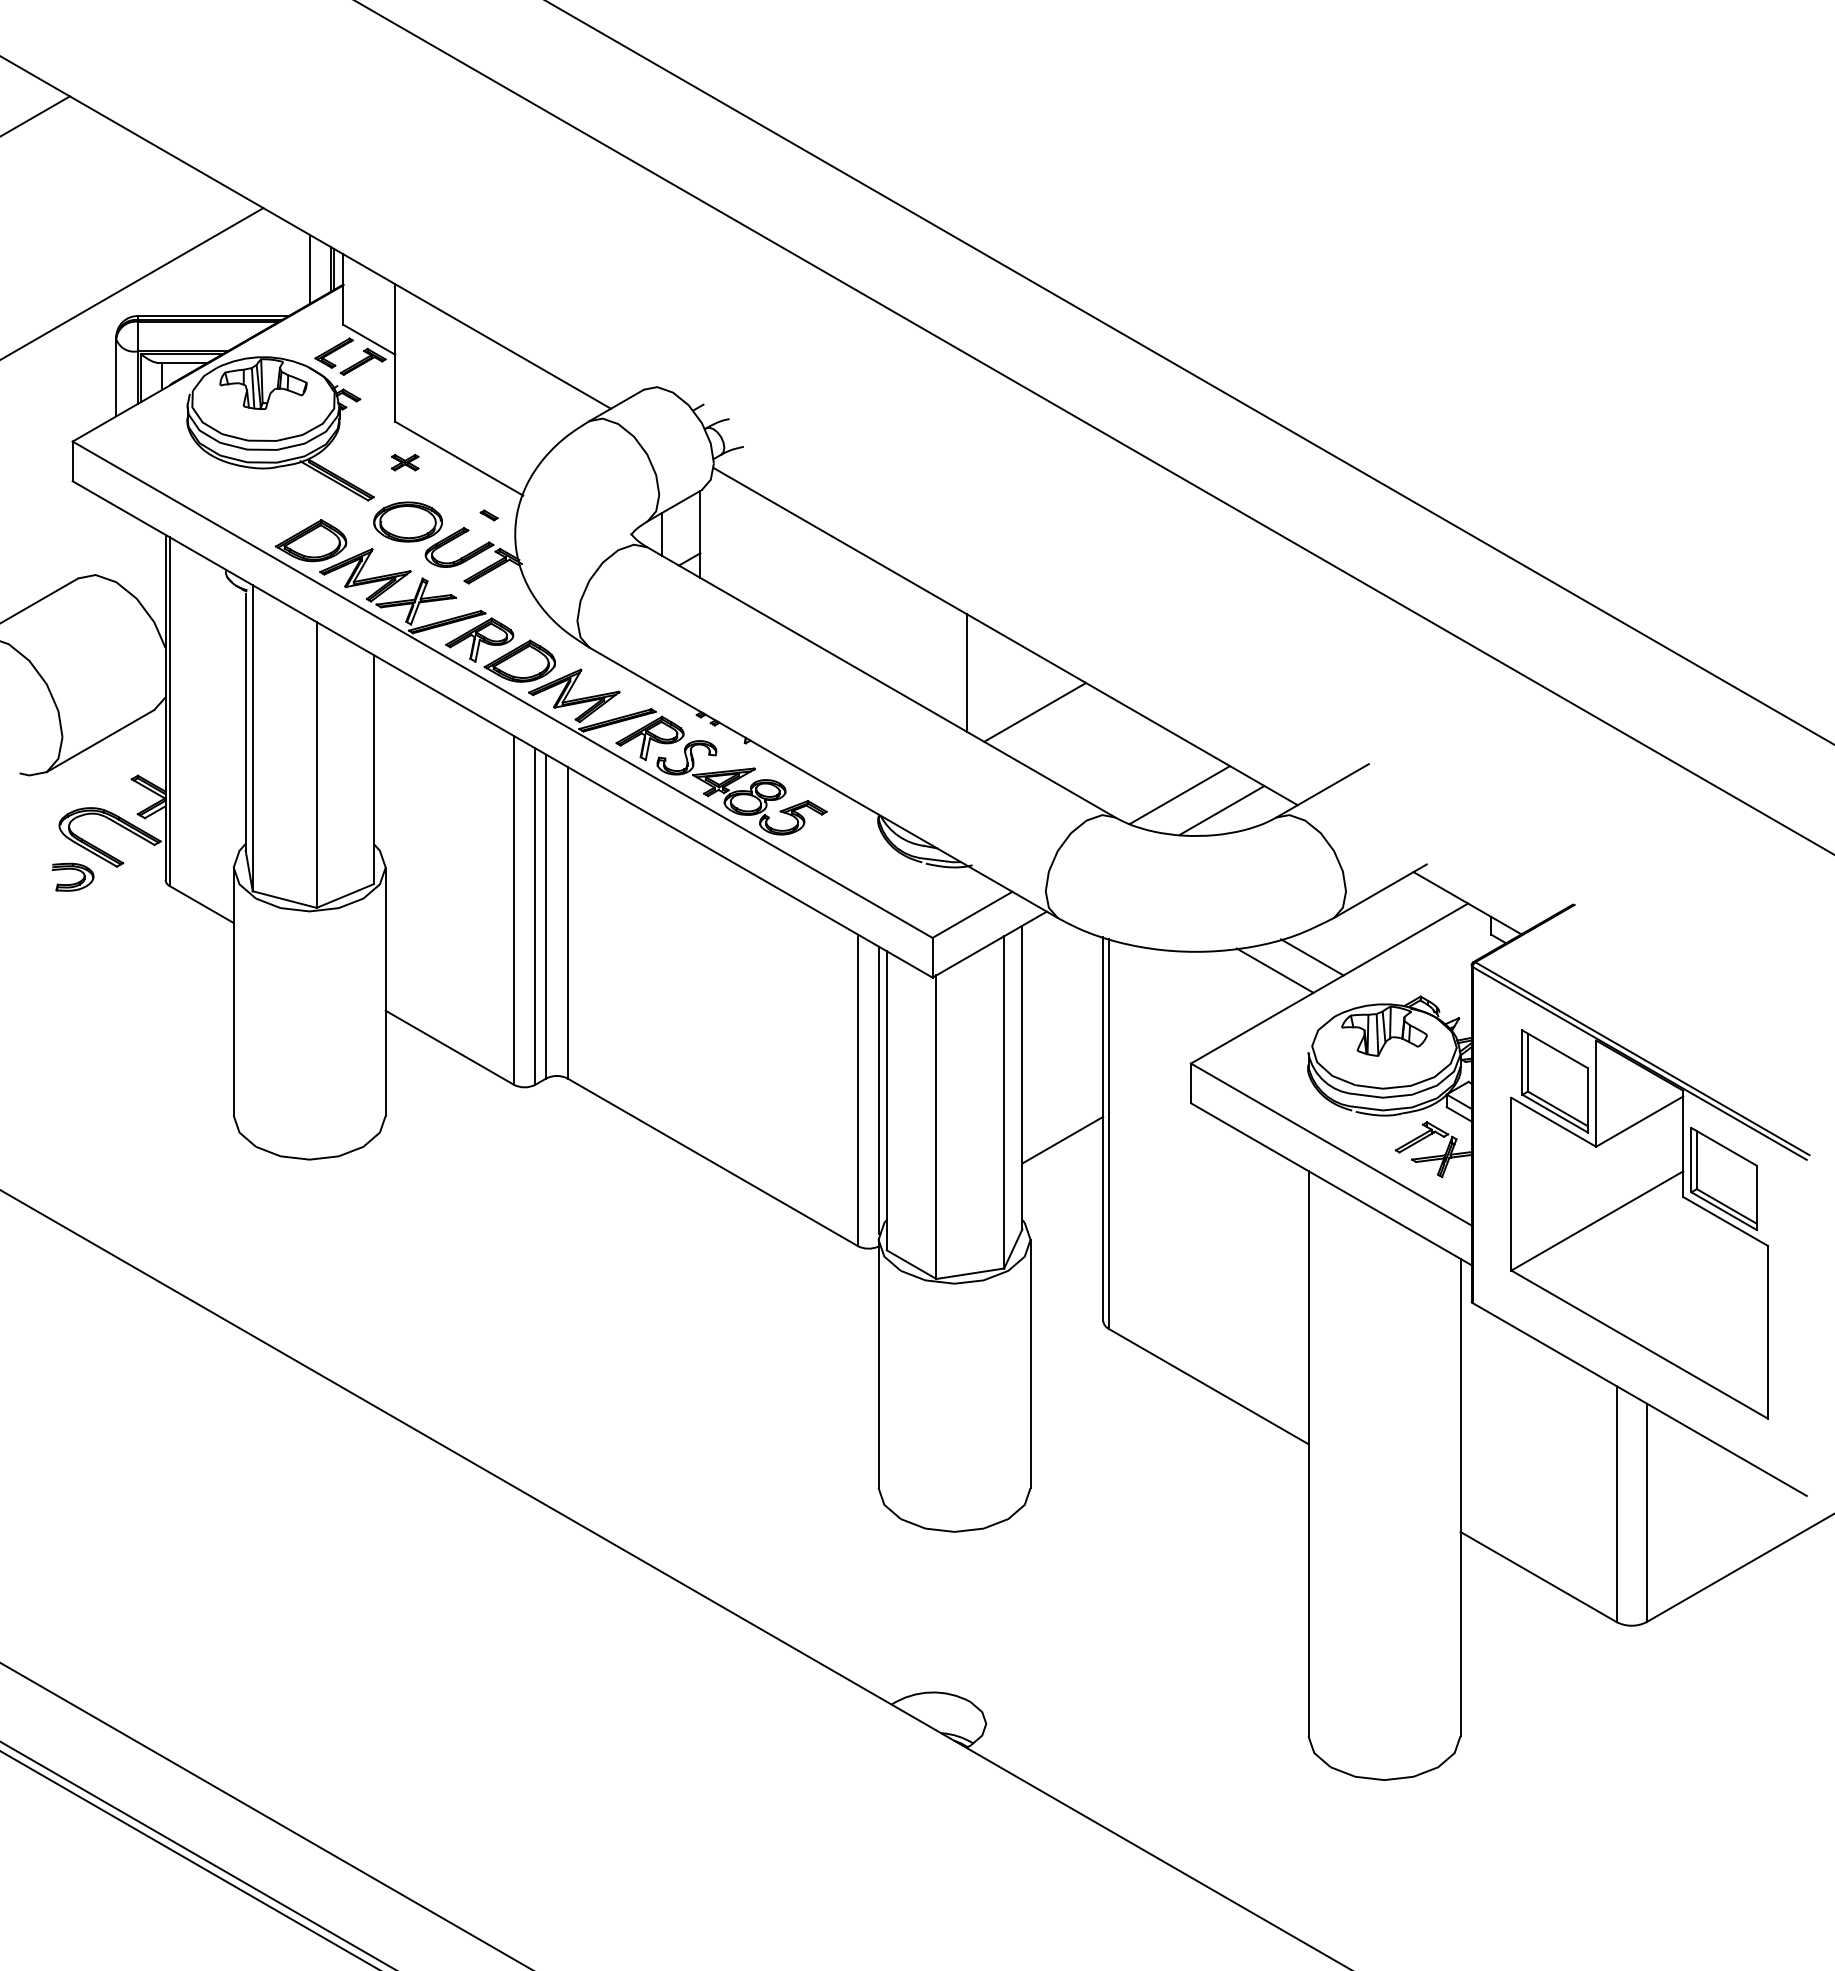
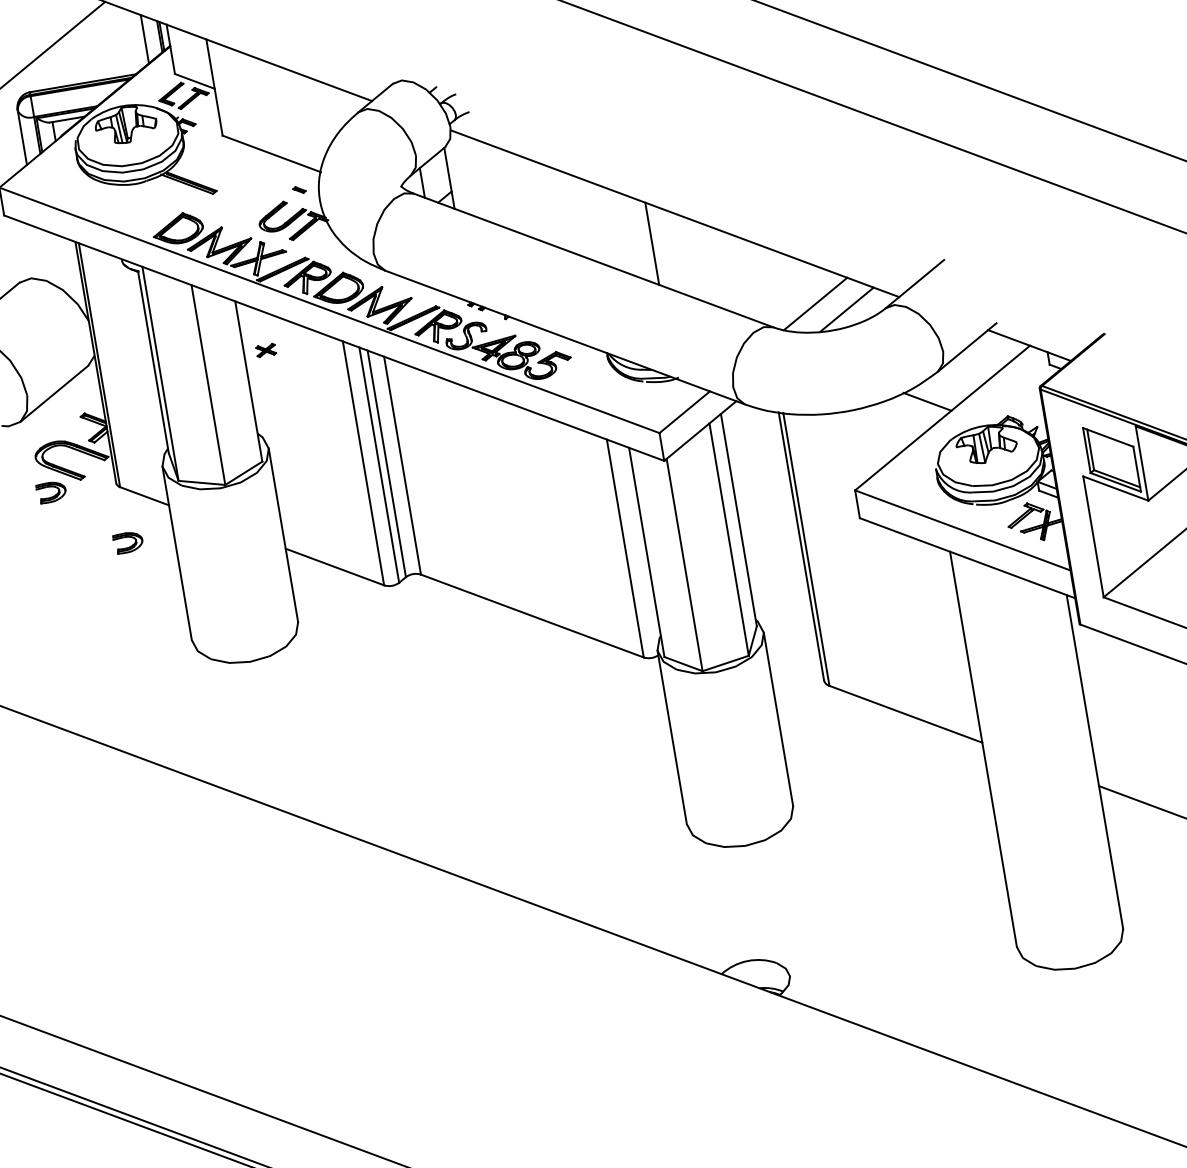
part: (404, 462) -> (265, 350), moved
part: (407, 521) -> (243, 203), removed
line: (1035, 712) -> (704, 263), removed
part: (170, 958) -> (129, 537), added
line: (1274, 970) -> (902, 415), removed
line: (879, 1089) -> (640, 545), removed
line: (1062, 1139) -> (774, 558), removed

